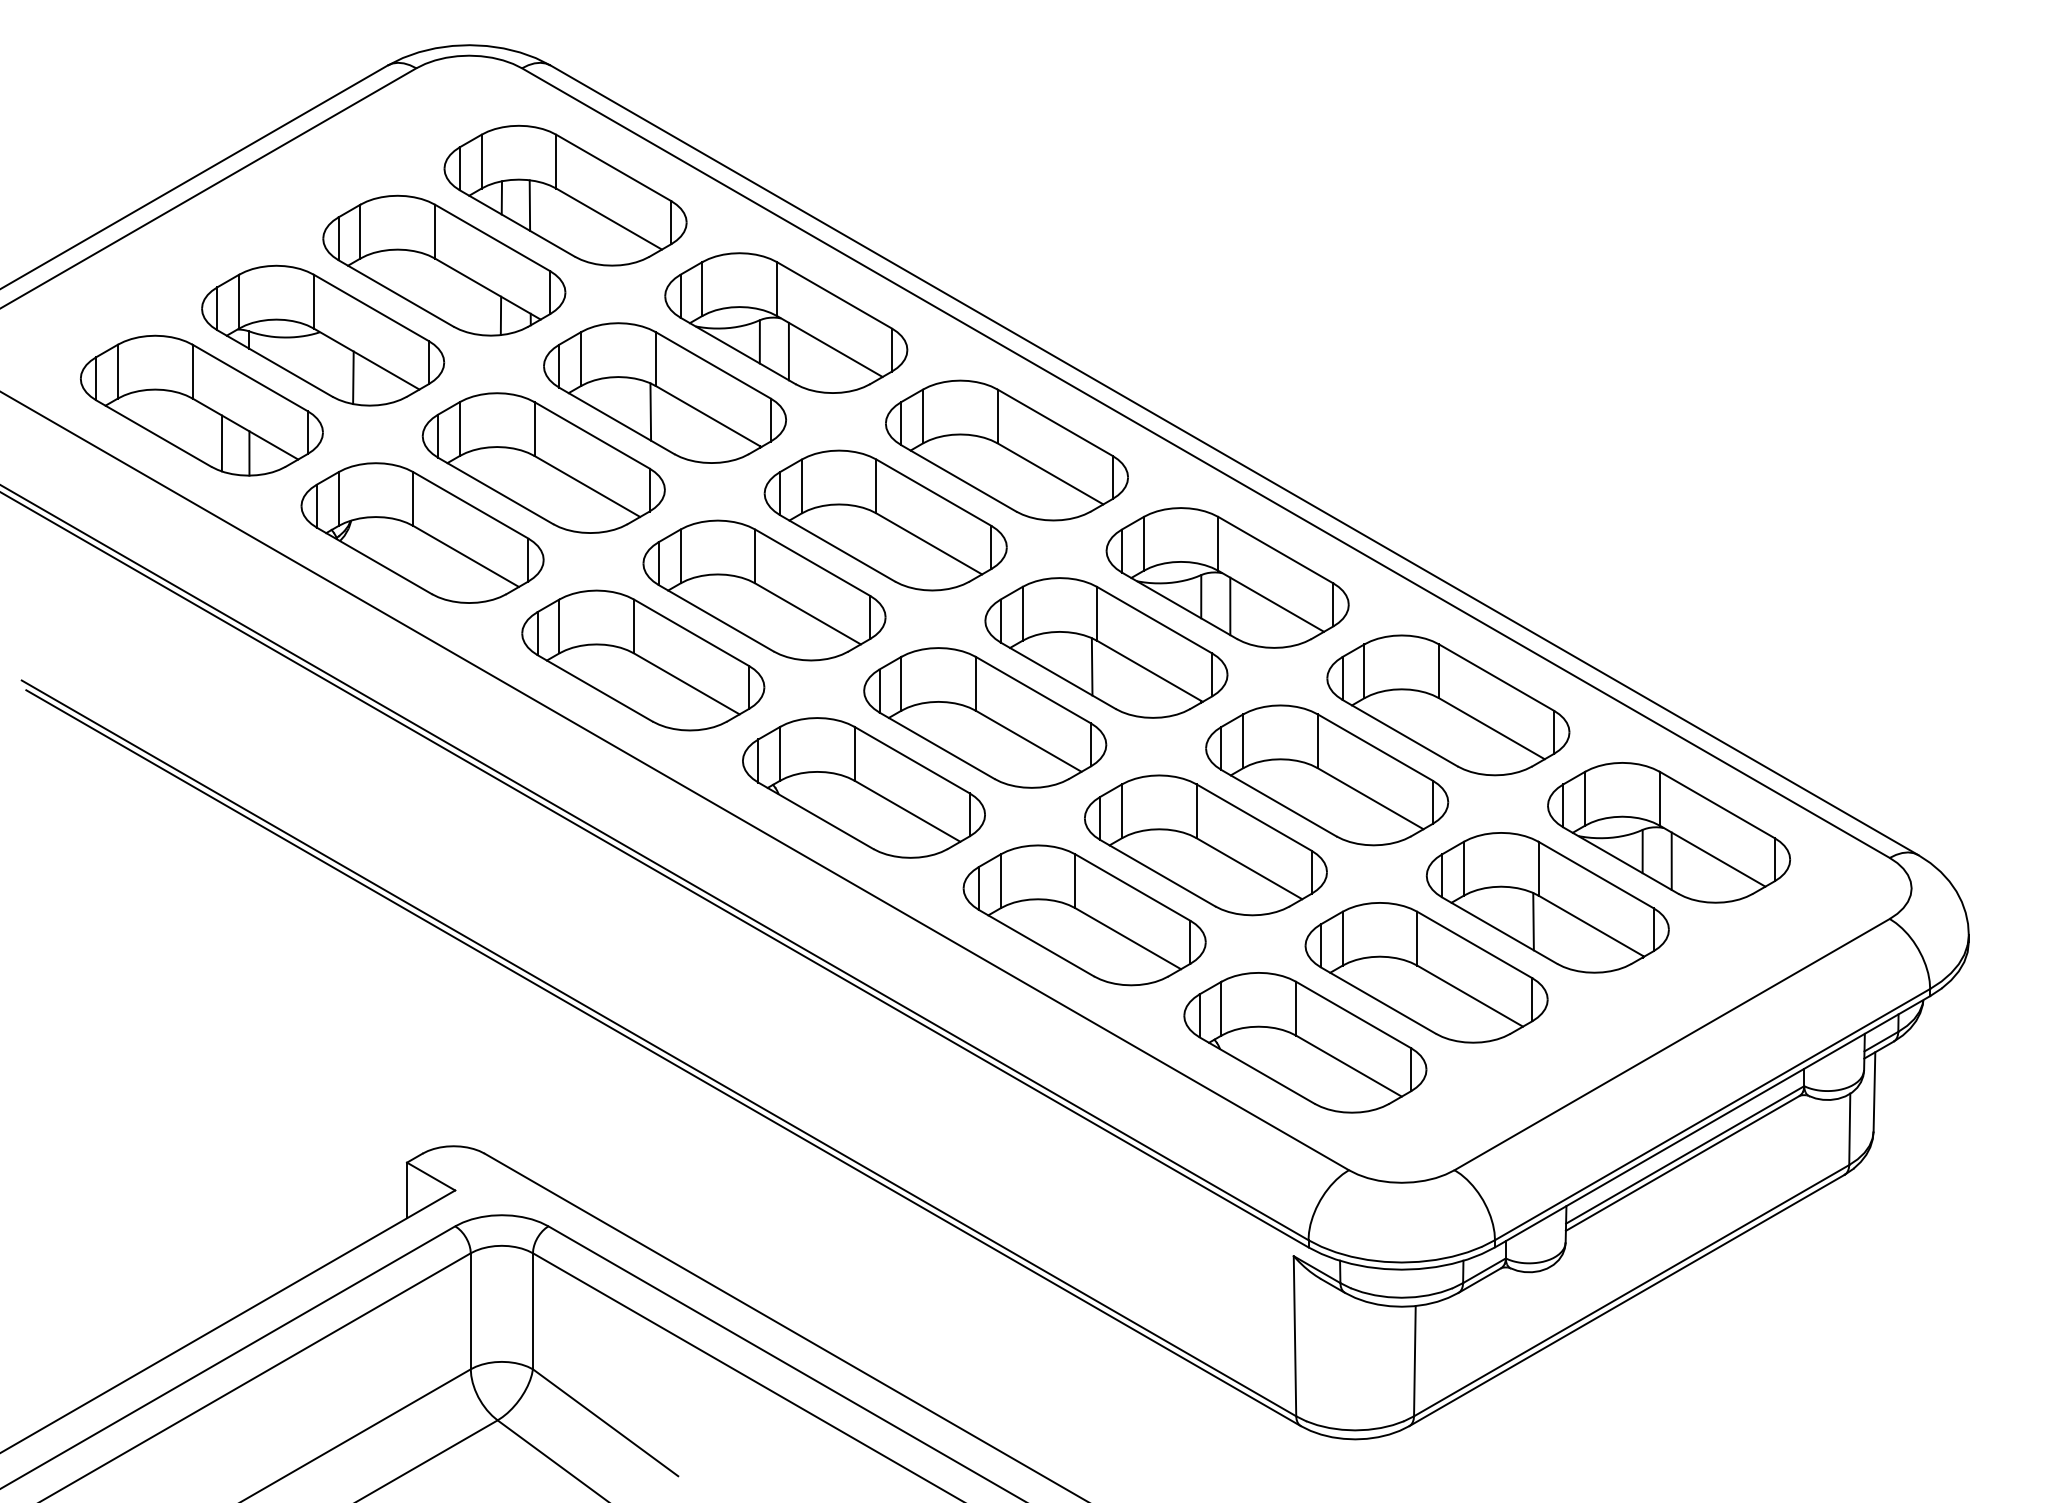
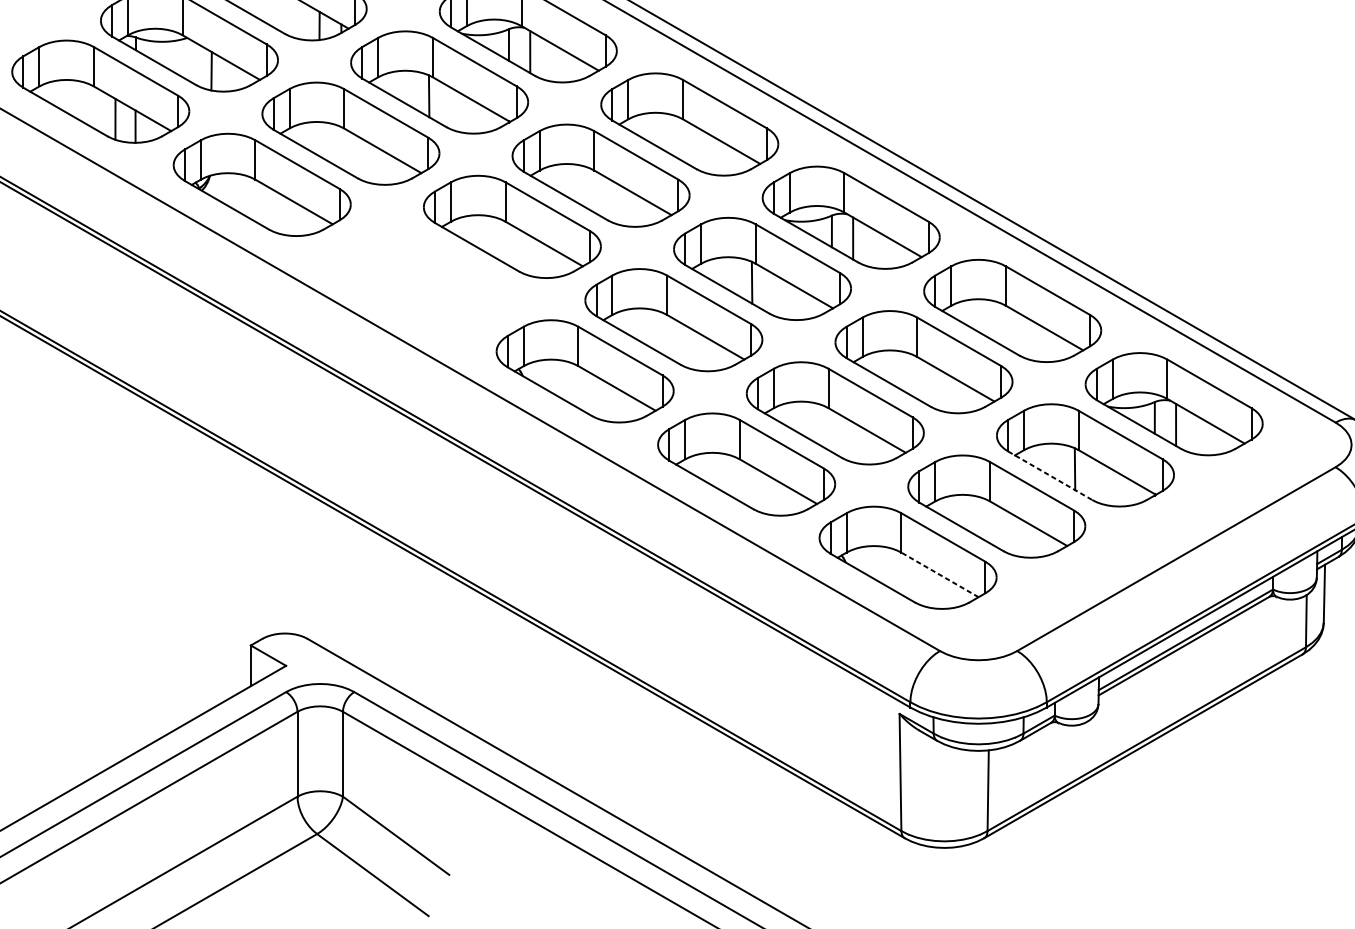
part: (643, 660) -> (423, 278), removed
line: (1500, 930) -> (1050, 475), solid -> dashed
line: (1348, 1065) -> (939, 574), solid -> dashed

